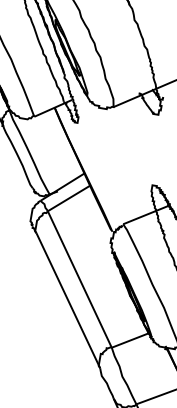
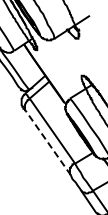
line: (68, 299) -> (48, 142), solid -> dashed

